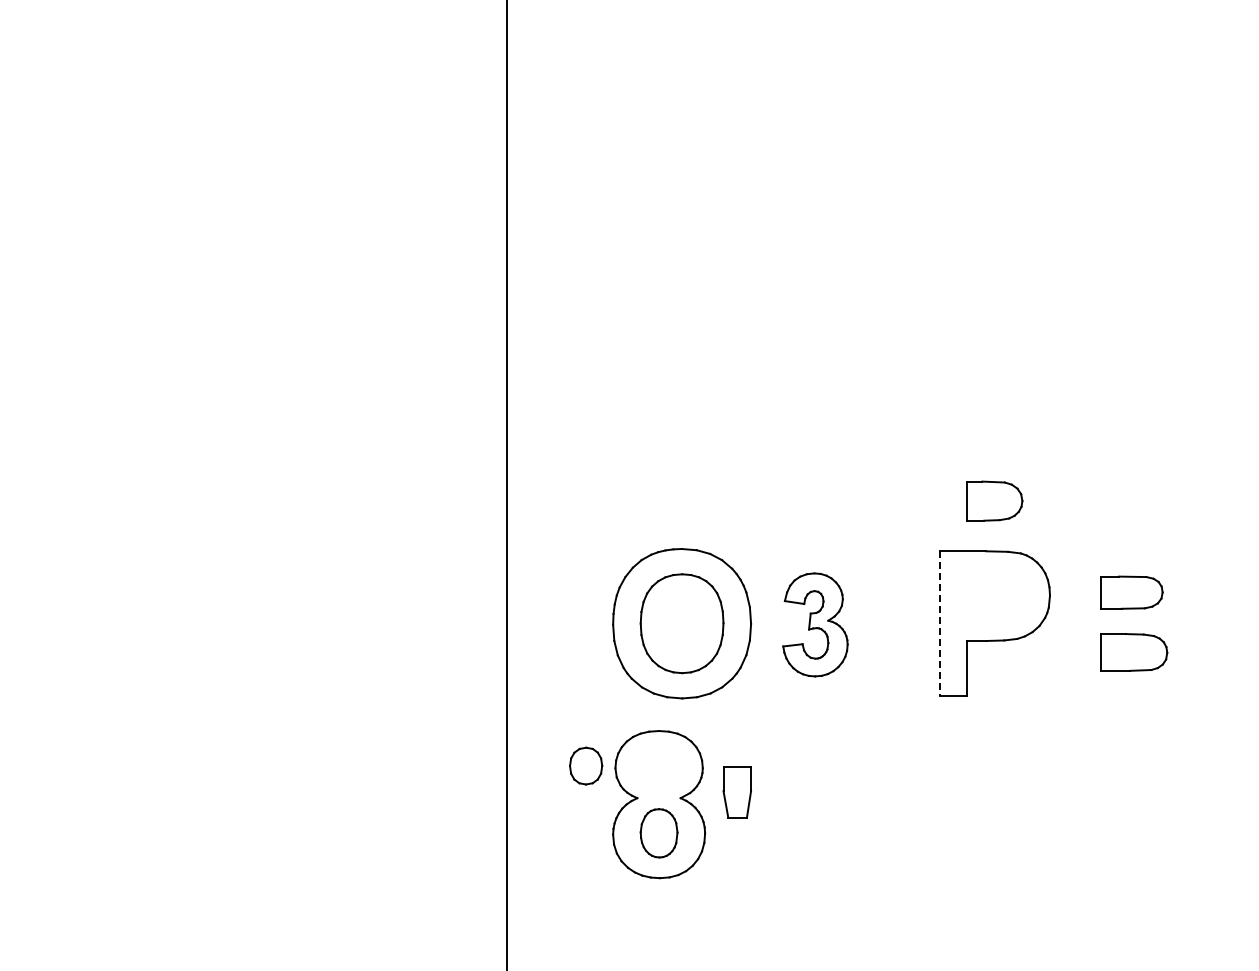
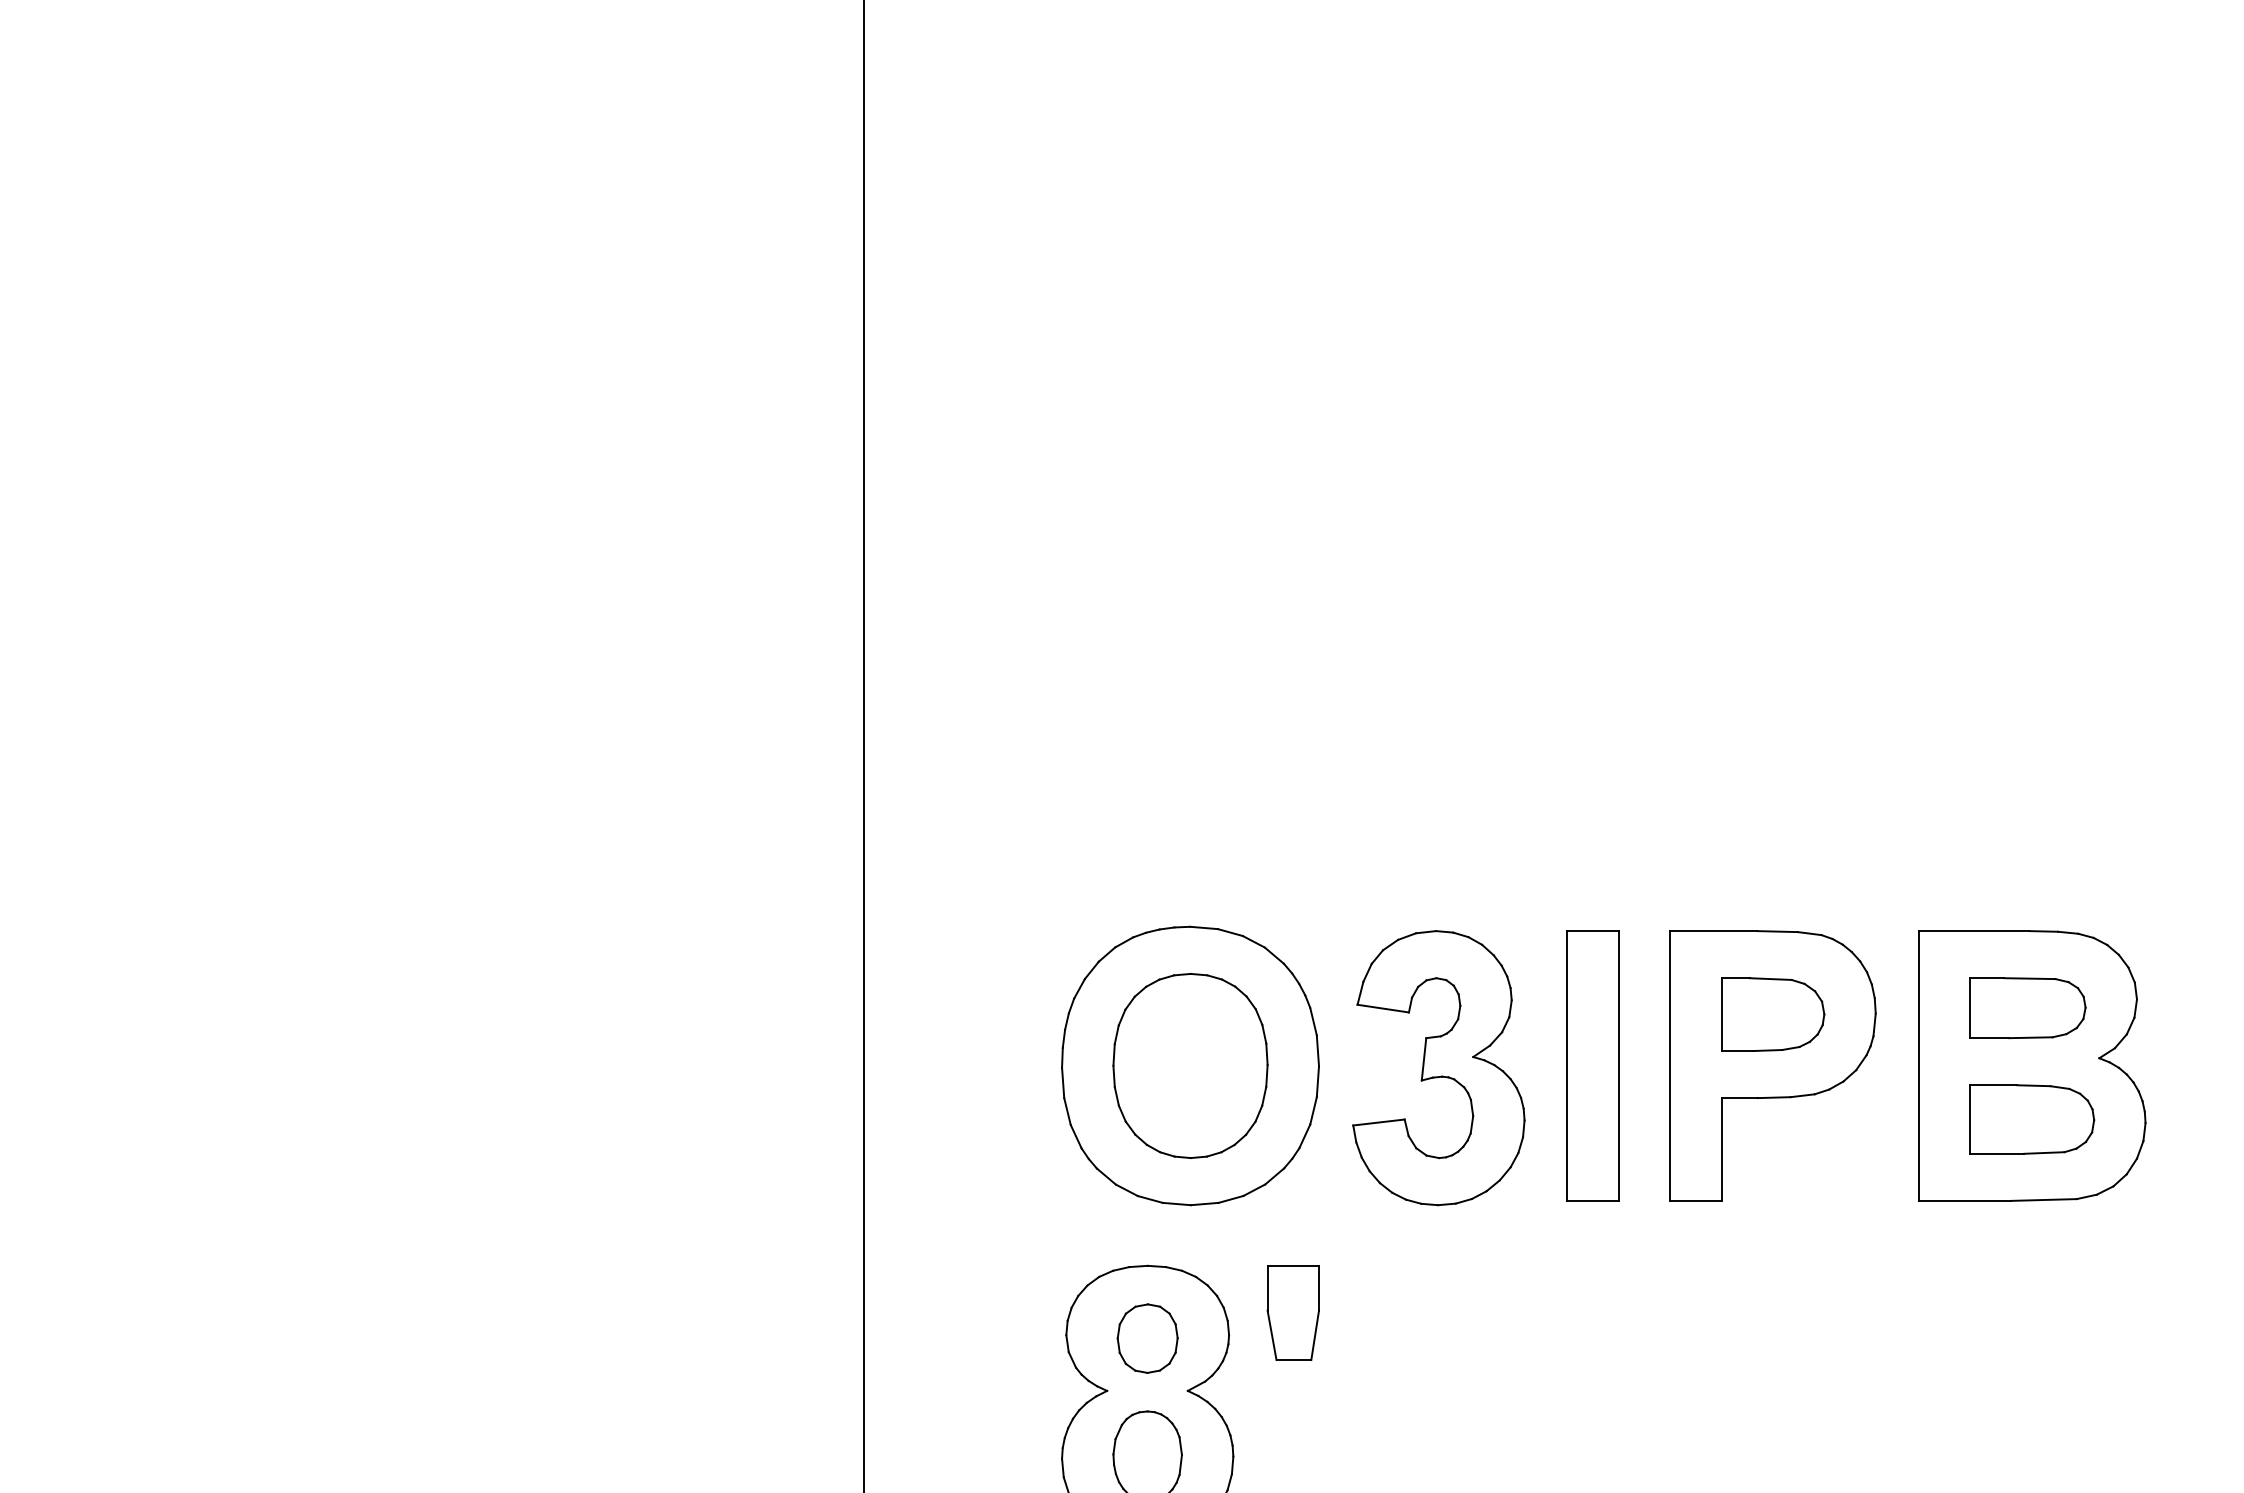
part: (994, 500) -> (1772, 1013), moved
part: (897, 623) -> (1591, 1065), added
part: (1133, 623) -> (2031, 1065), added
part: (815, 624) -> (1438, 1067), size x1.43
line: (939, 624) -> (1669, 1067), dashed -> solid
part: (586, 765) -> (1148, 1337), moved
part: (736, 792) -> (1291, 1313), moved

